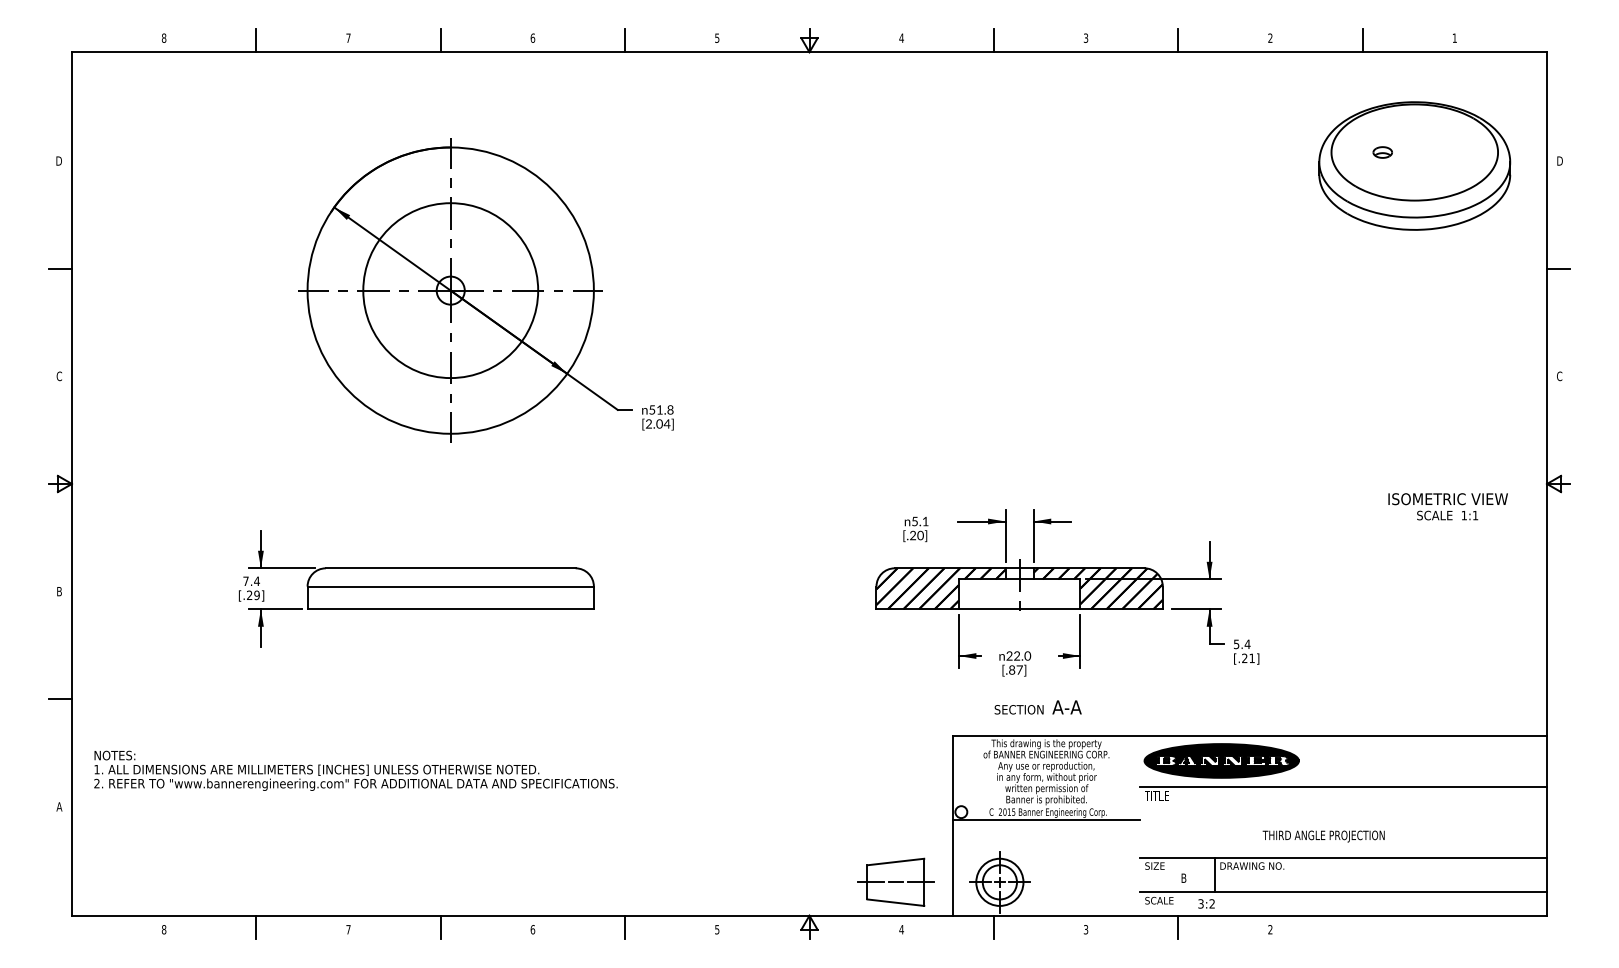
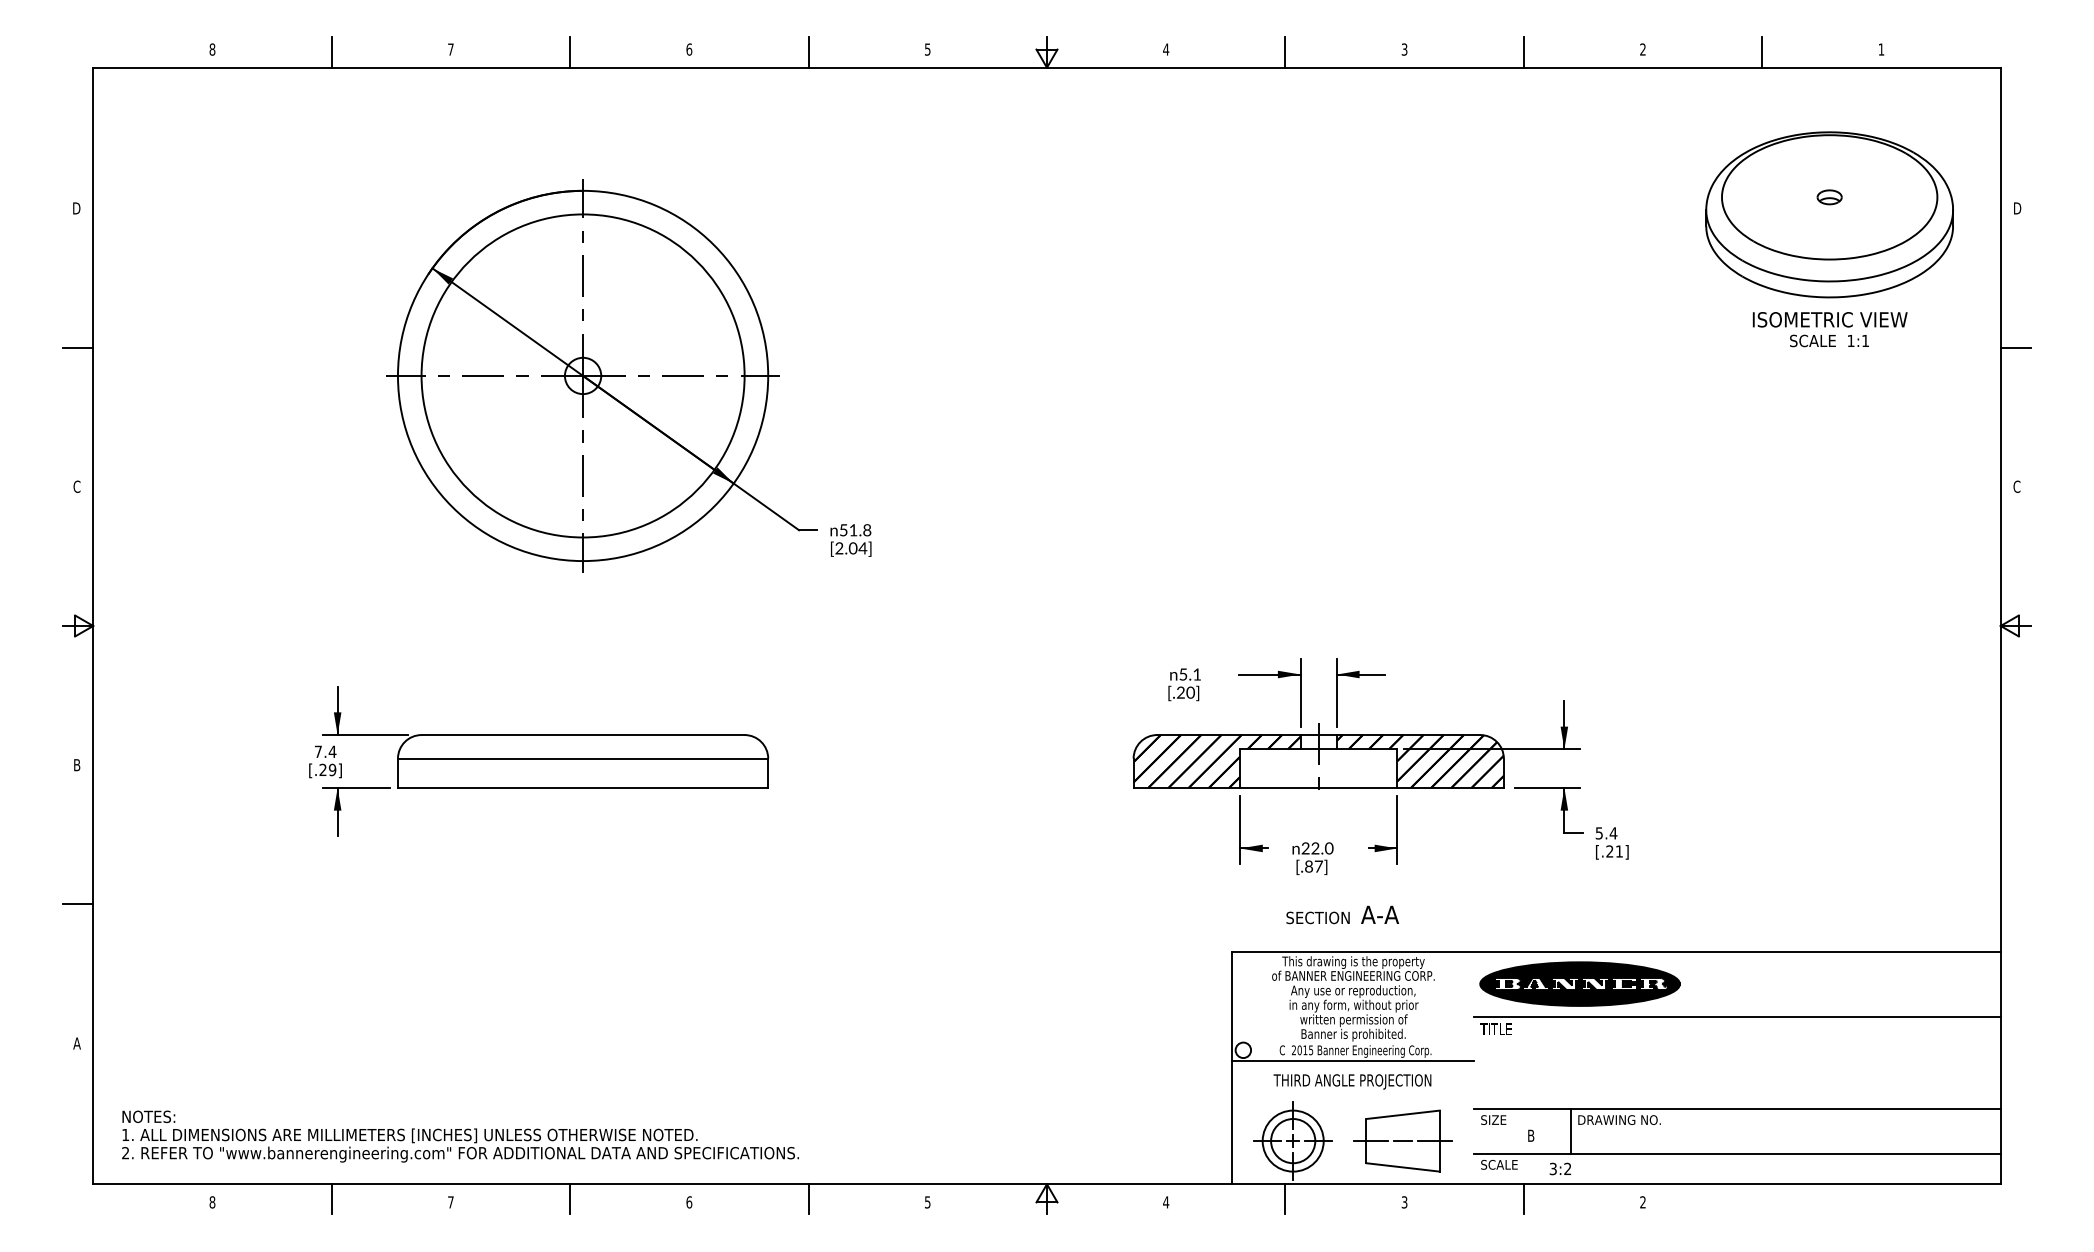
part: (1382, 152) -> (1829, 197), moved
circle: (450, 290) -> (582, 375), size x1.43
text: (1447, 506) -> (1829, 329), moved
text: (355, 770) -> (459, 1136), moved
text: (1323, 836) -> (1352, 1081), moved
part: (895, 881) -> (1402, 1140), moved

